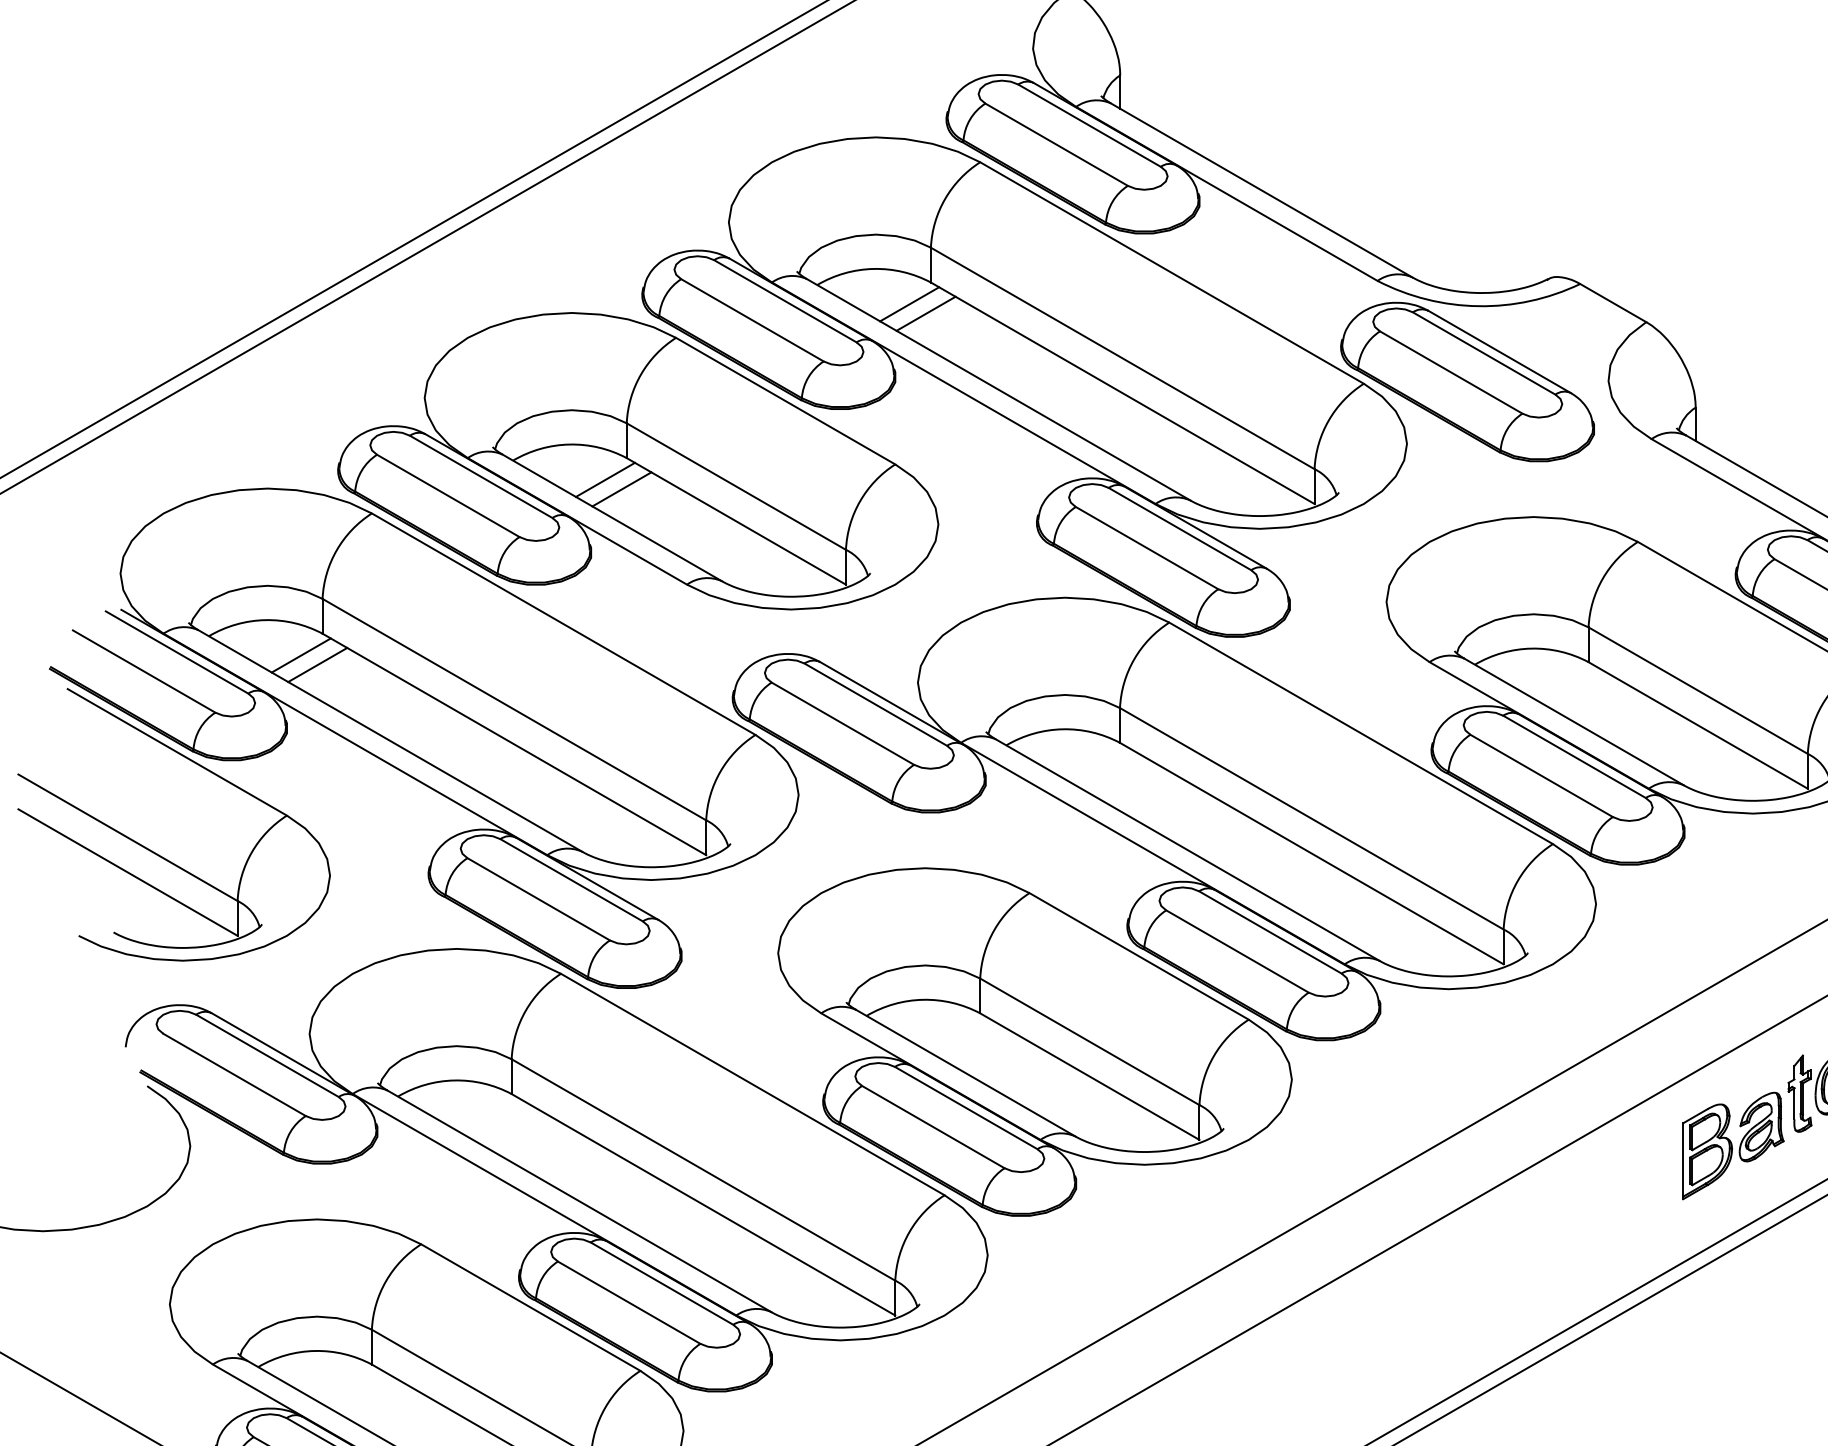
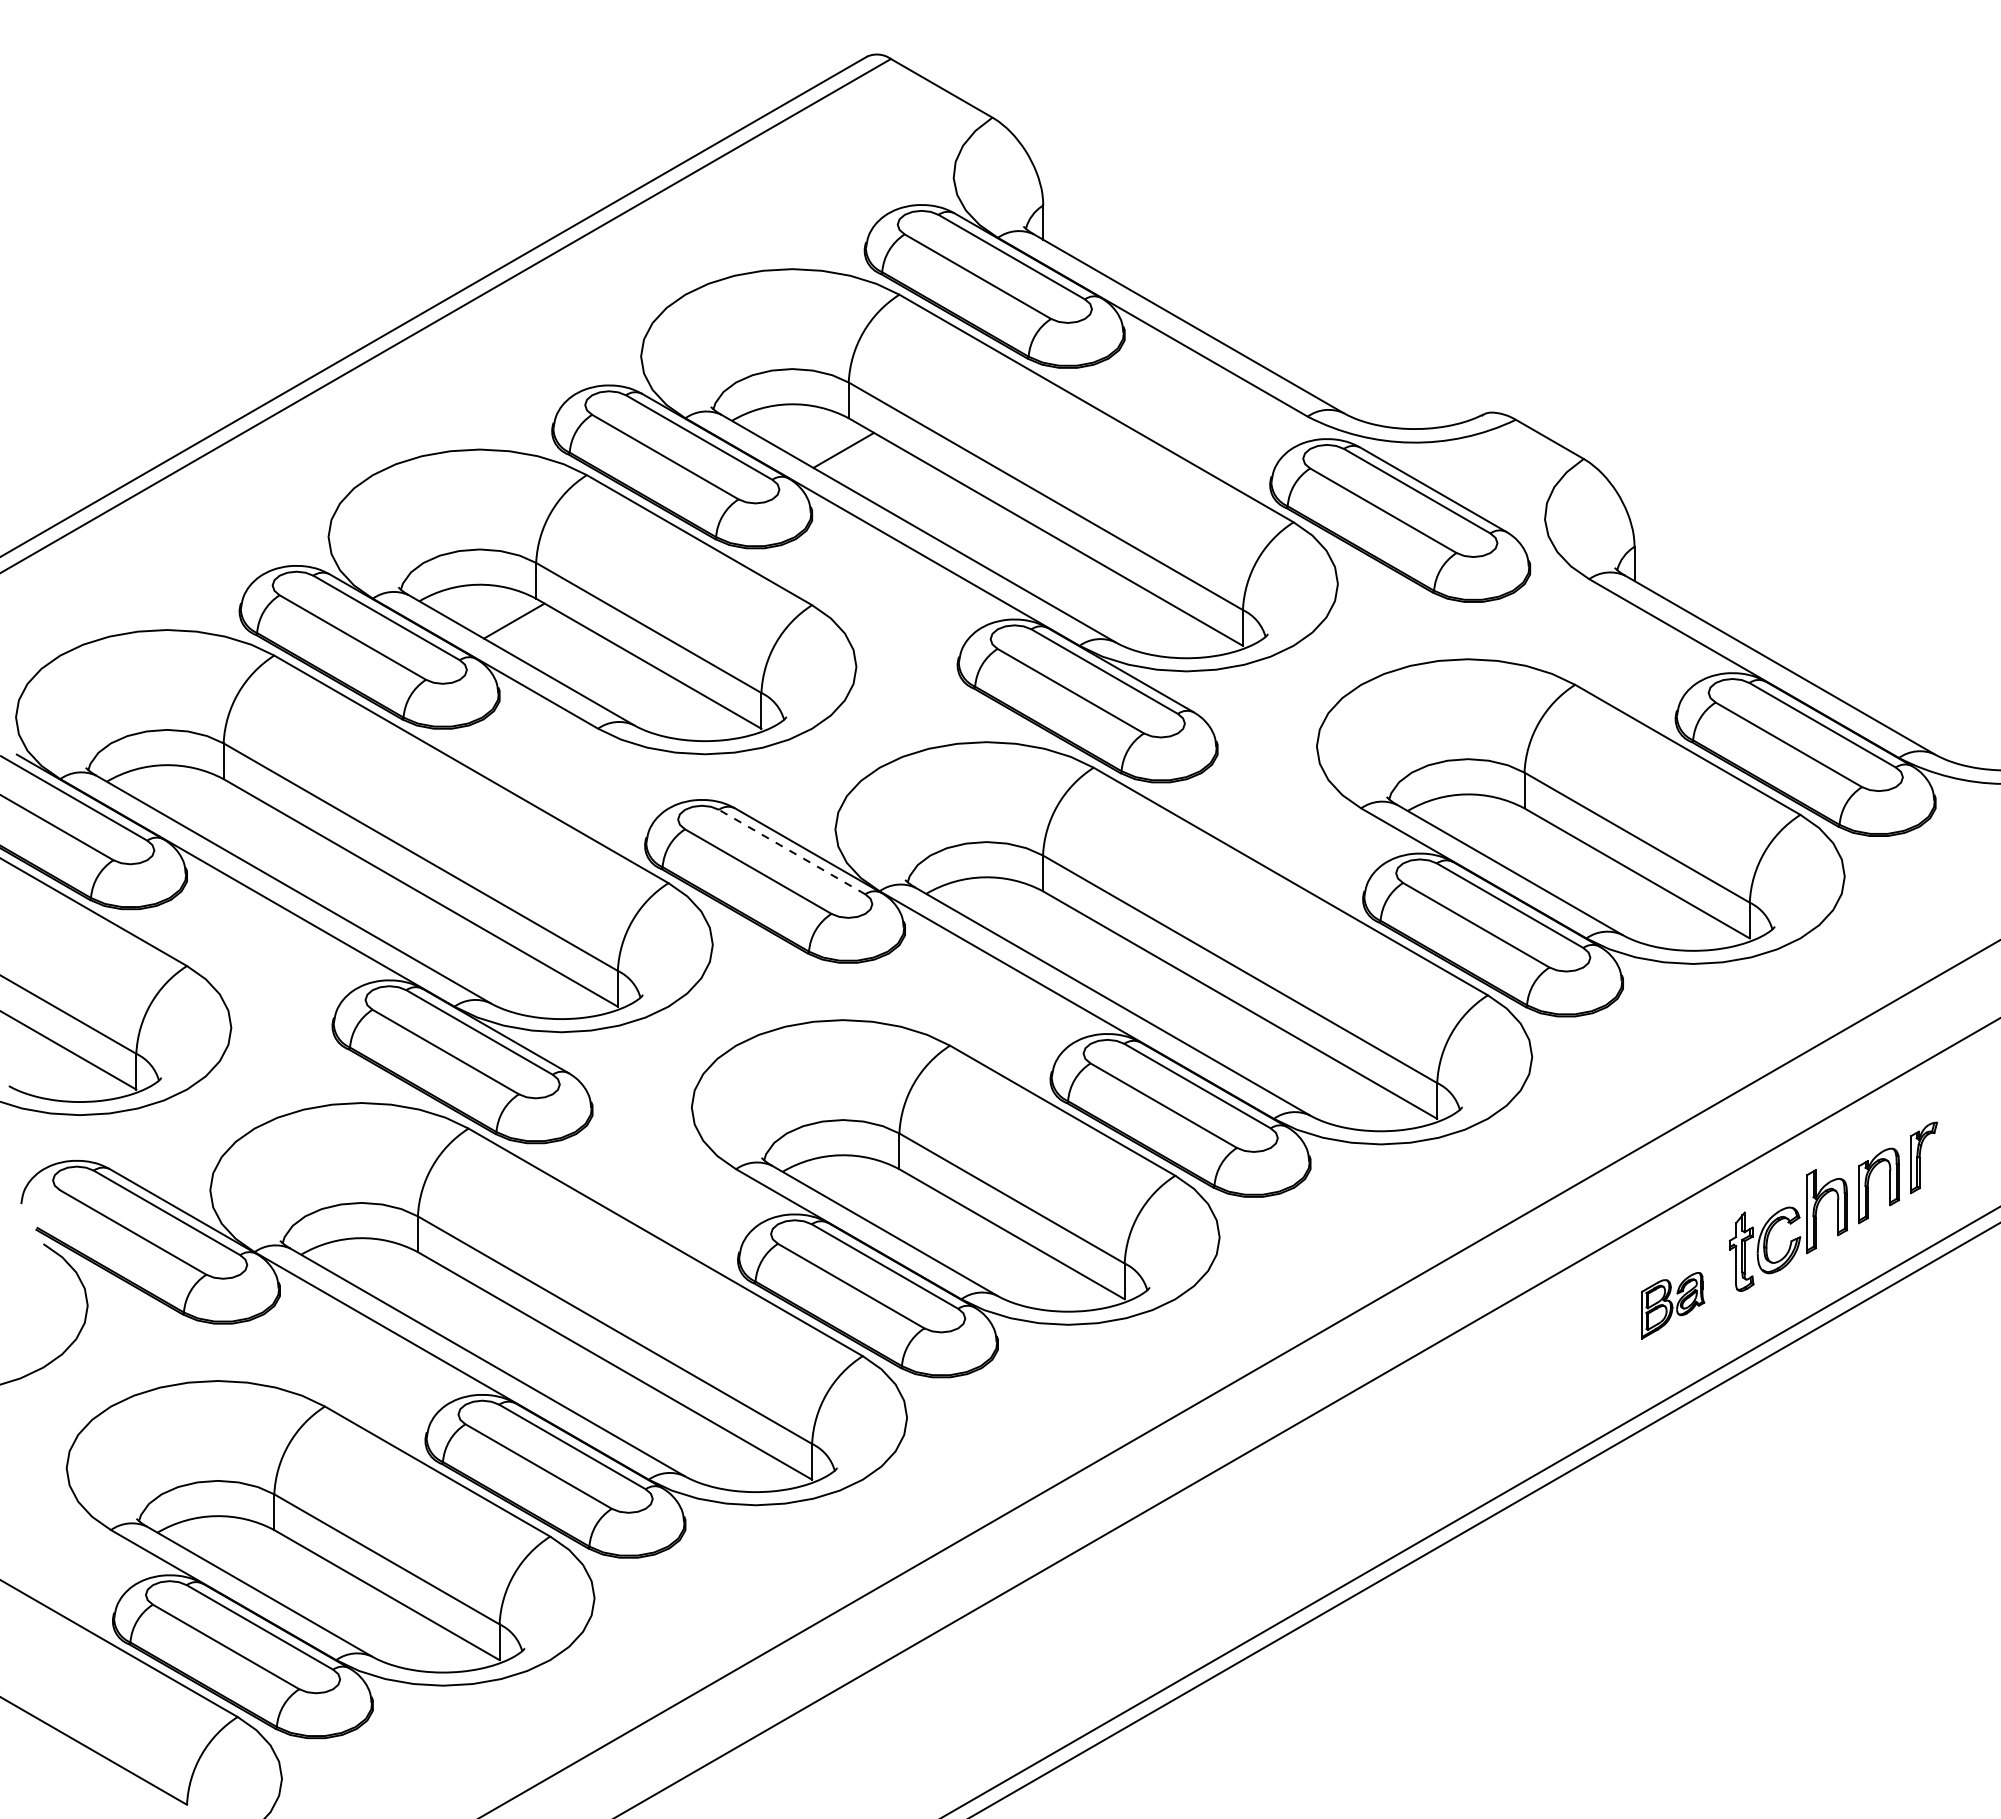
line: (909, 304) -> (826, 440), removed
line: (621, 489) -> (530, 630), removed
line: (301, 655) -> (201, 801), removed
line: (317, 664) -> (218, 810), removed
line: (876, 705) -> (792, 852), solid -> dashed
part: (1732, 1145) -> (1672, 1305), size x0.6

